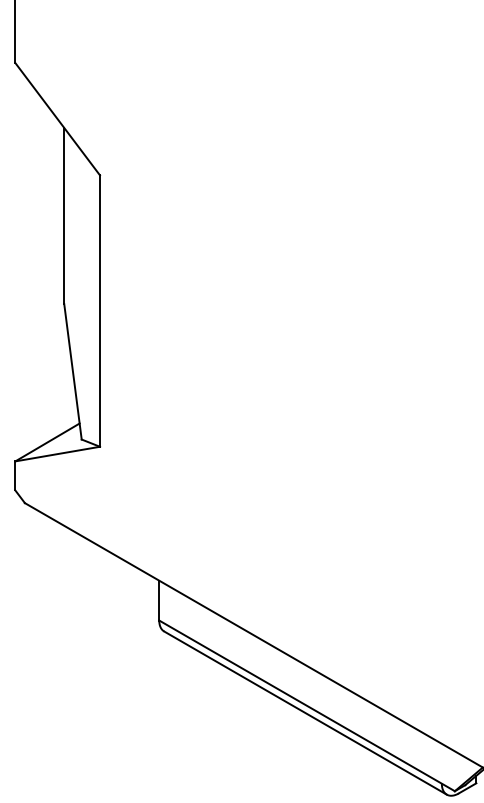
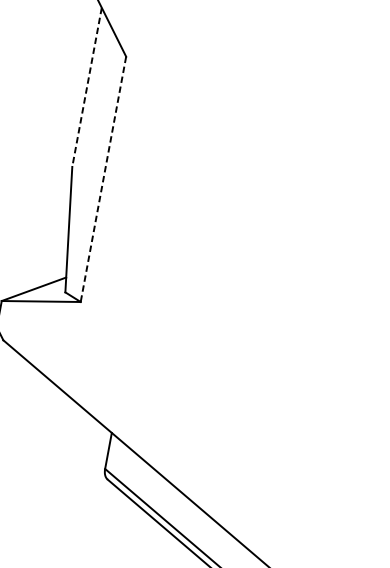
line: (64, 216) -> (87, 87), solid -> dashed
line: (100, 311) -> (103, 179), solid -> dashed

